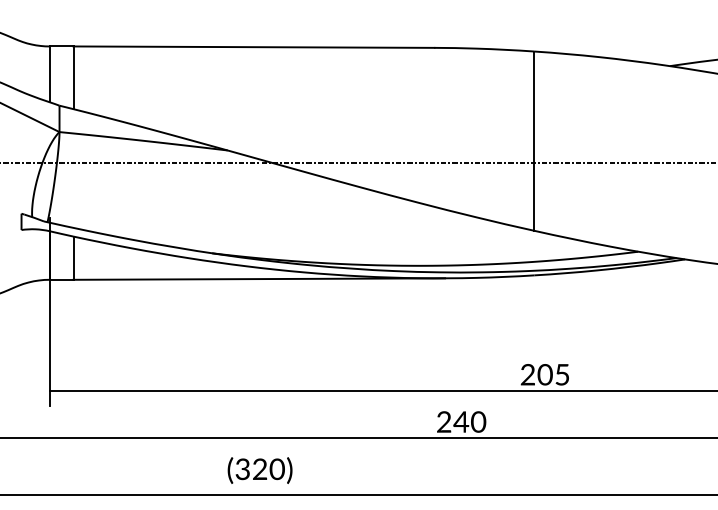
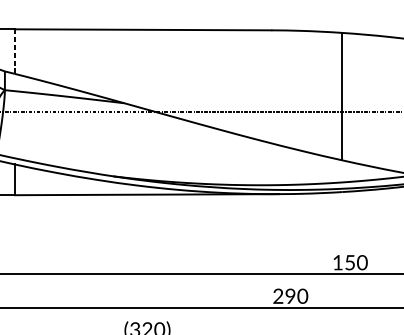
line: (73, 78) -> (14, 52), solid -> dashed
text: (545, 374) -> (350, 262), 205 -> 150
text: (461, 421) -> (290, 295), 240 -> 290

